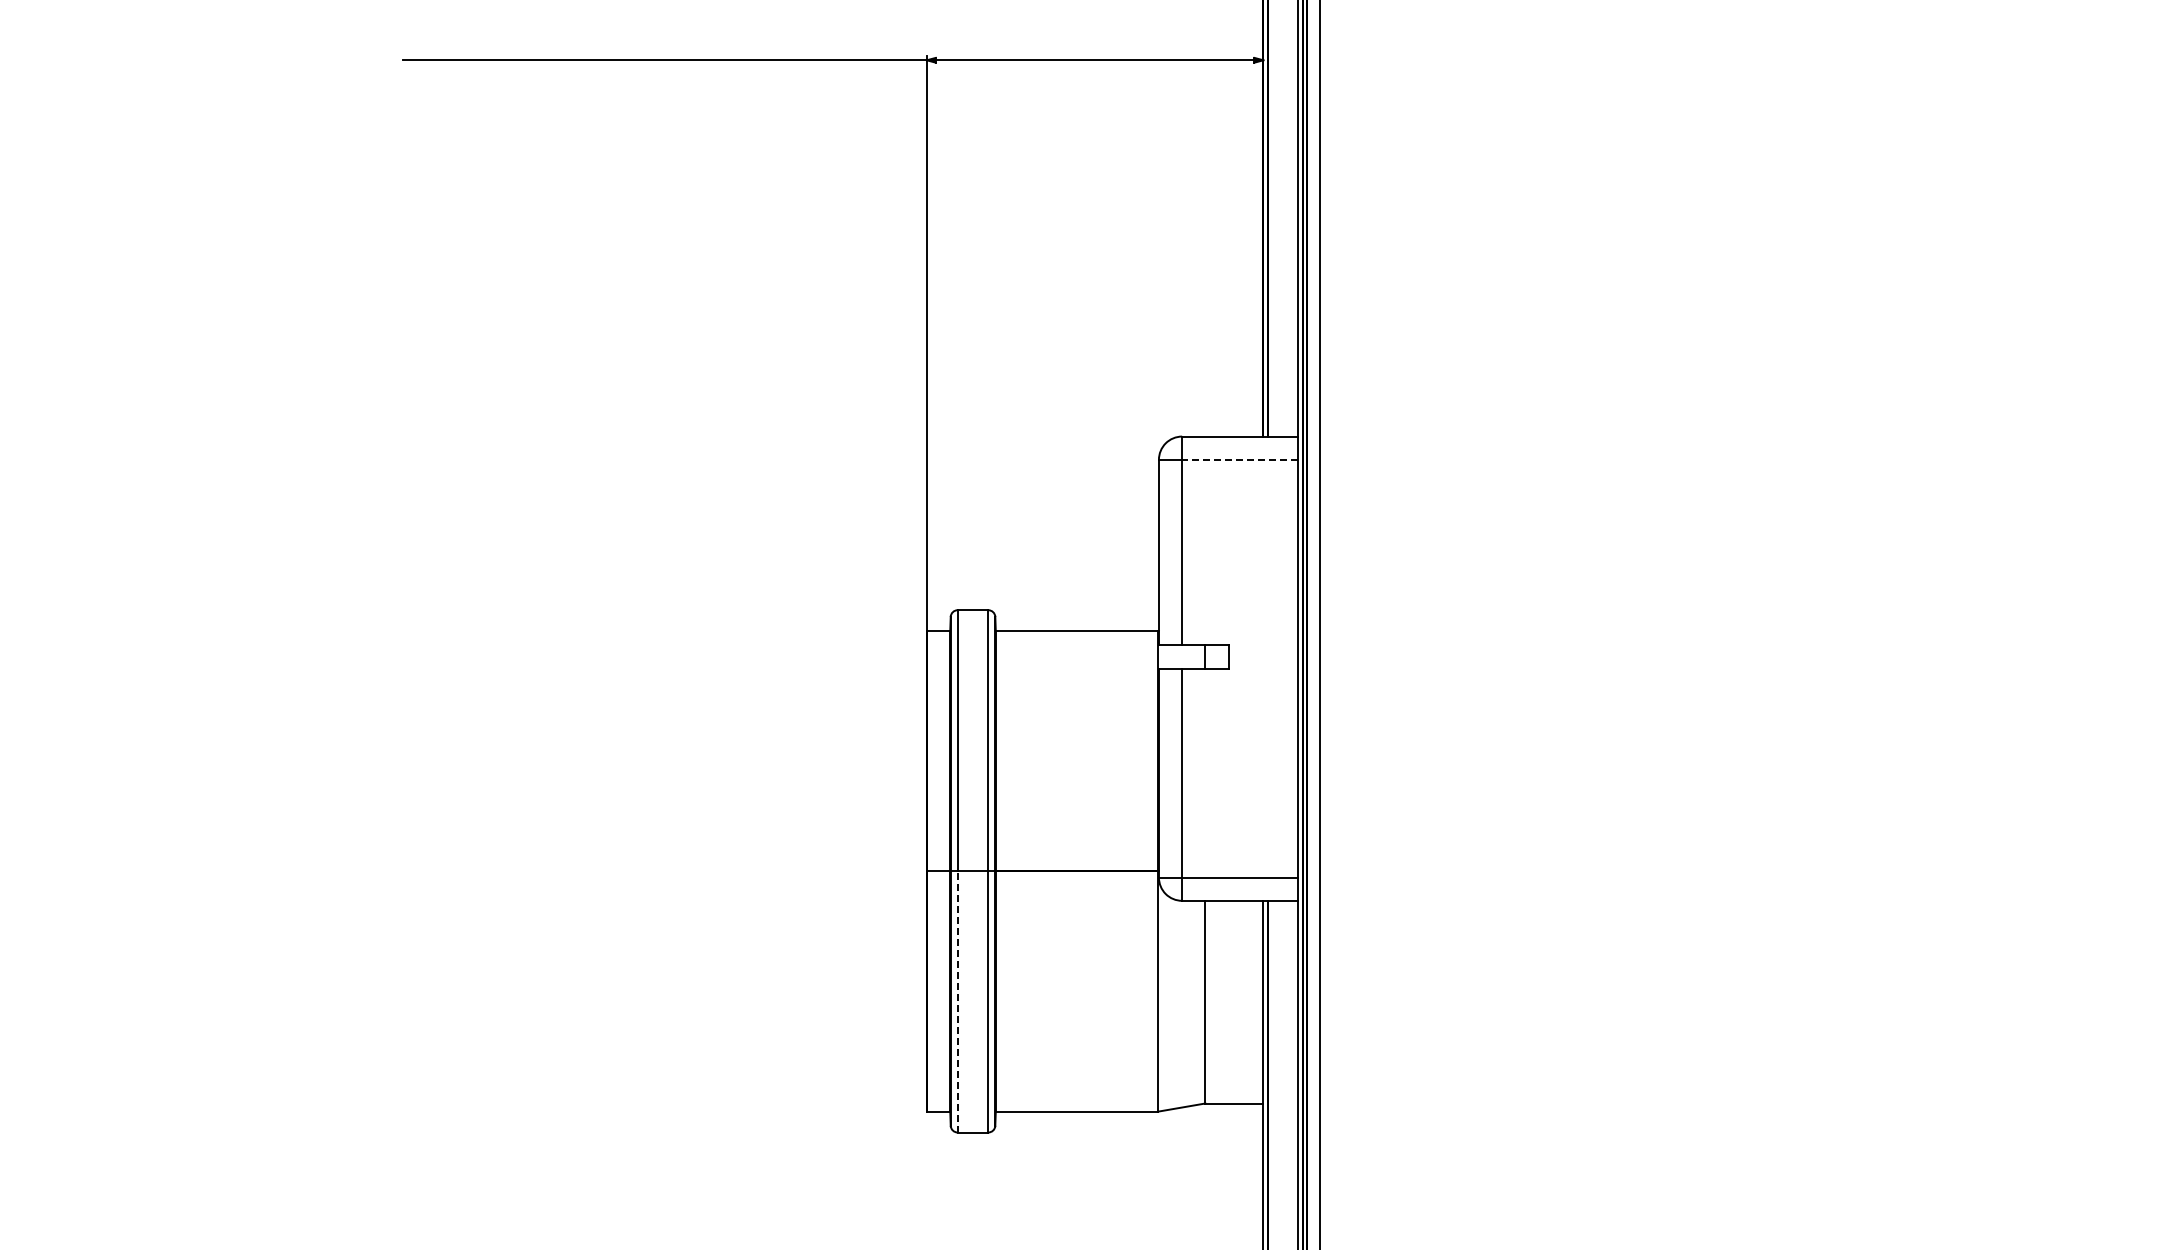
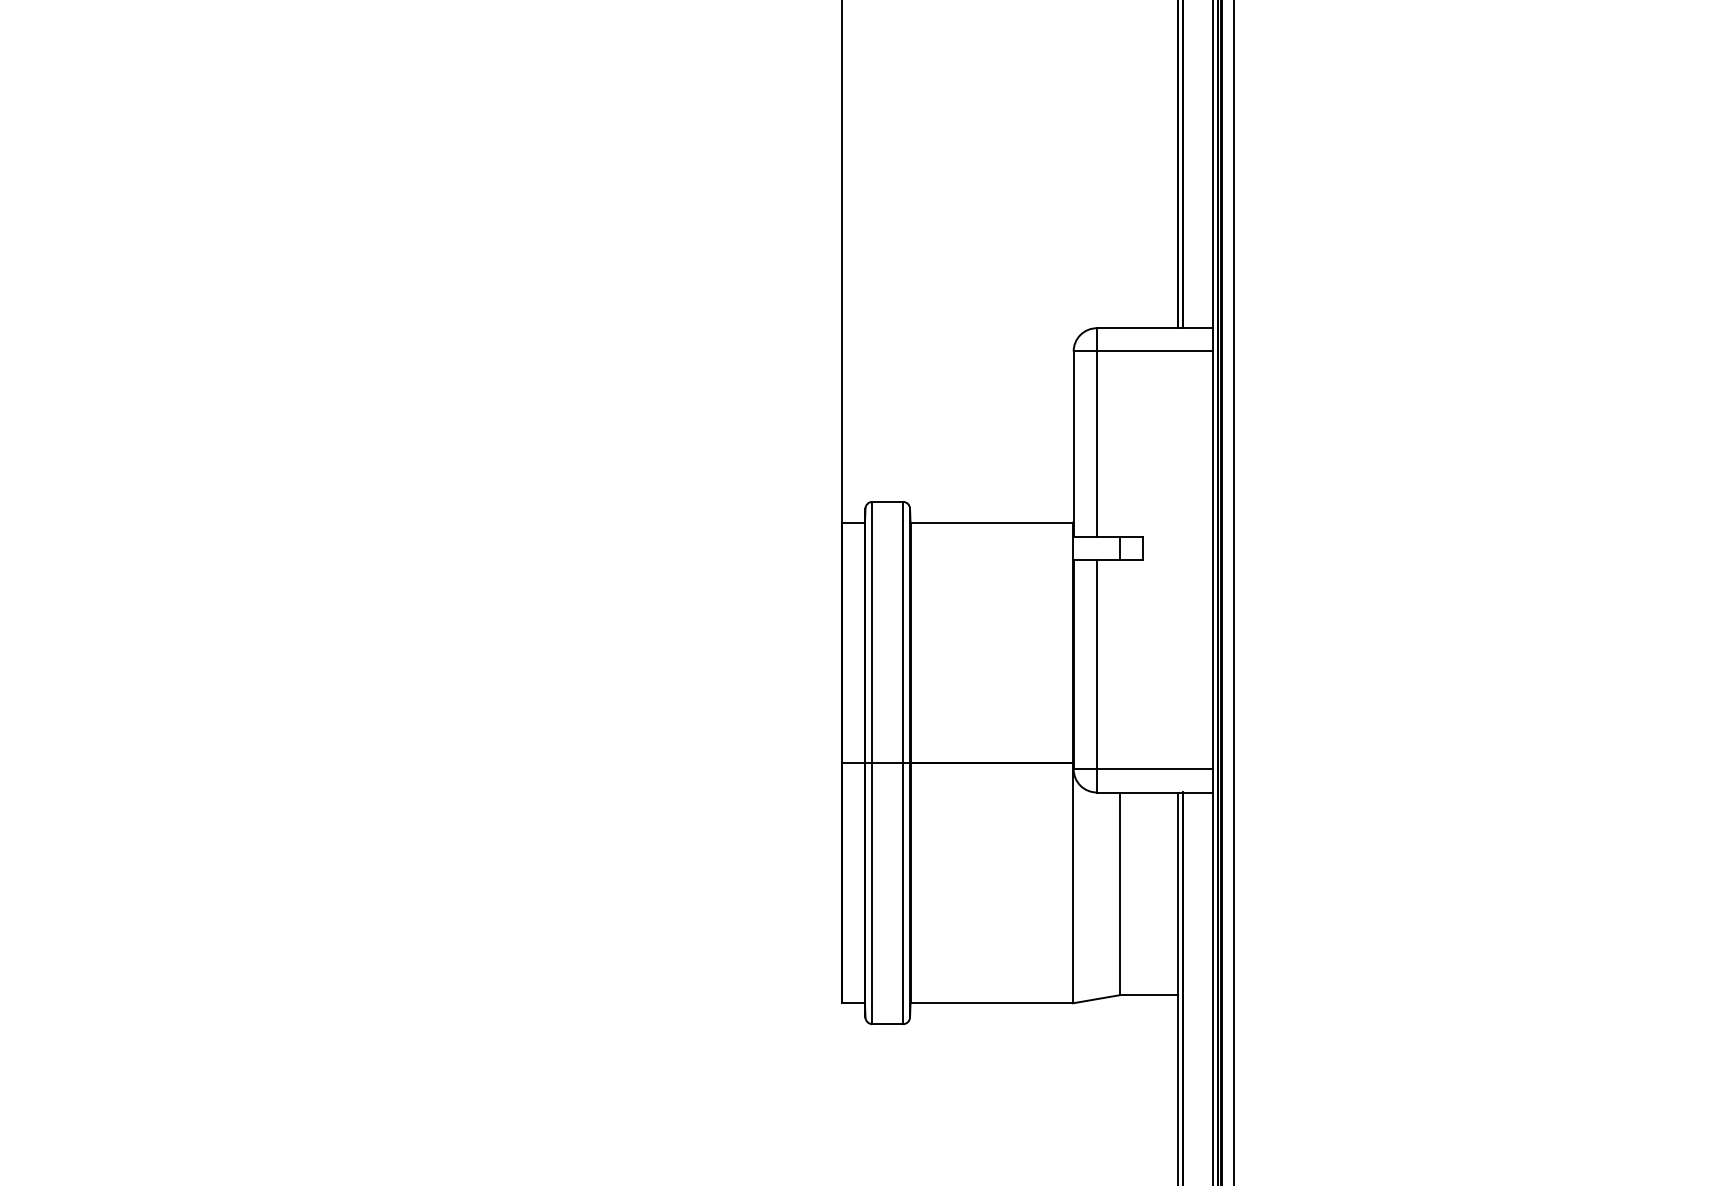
line: (1239, 459) -> (1154, 351), dashed -> solid
line: (957, 1001) -> (872, 893), dashed -> solid

